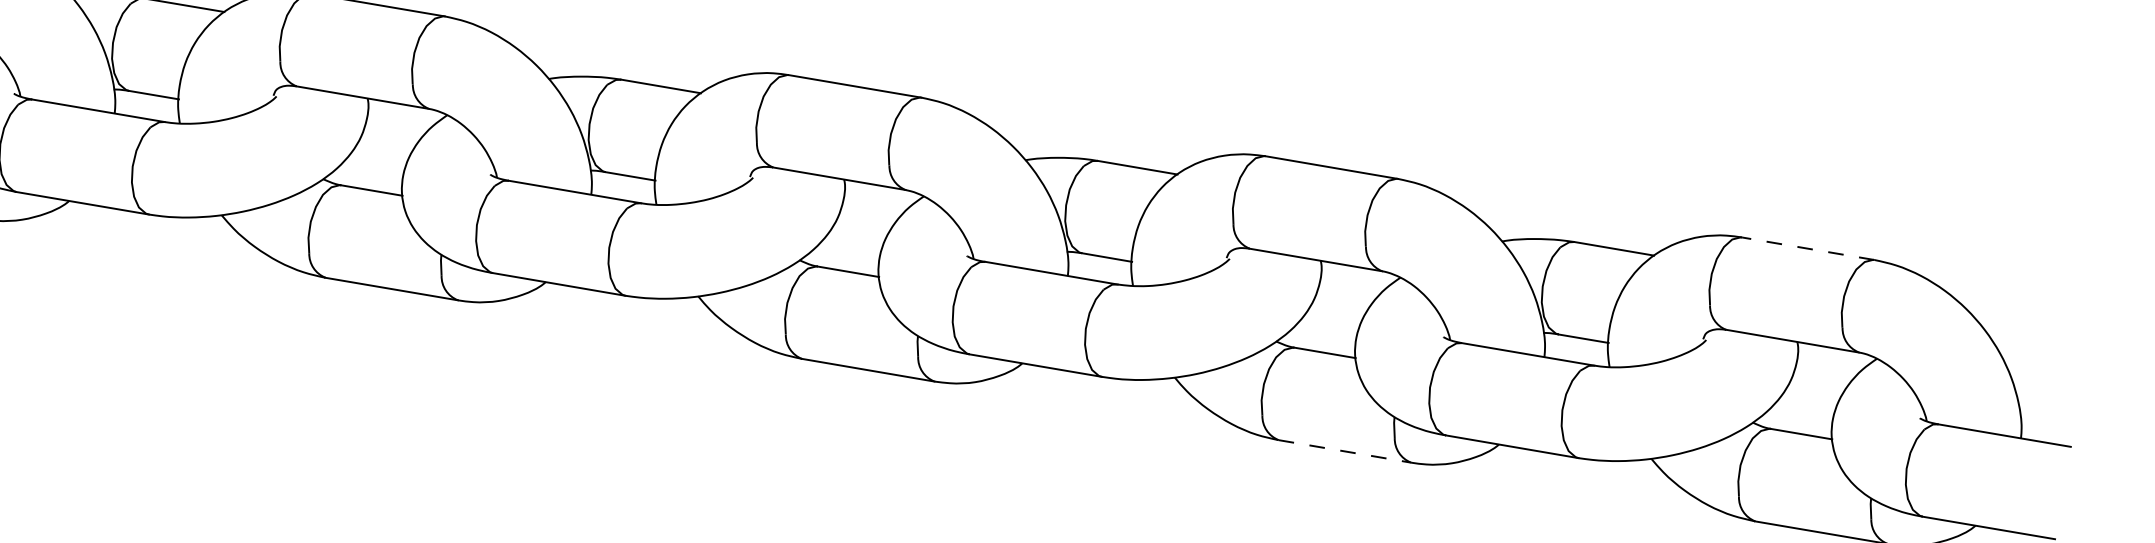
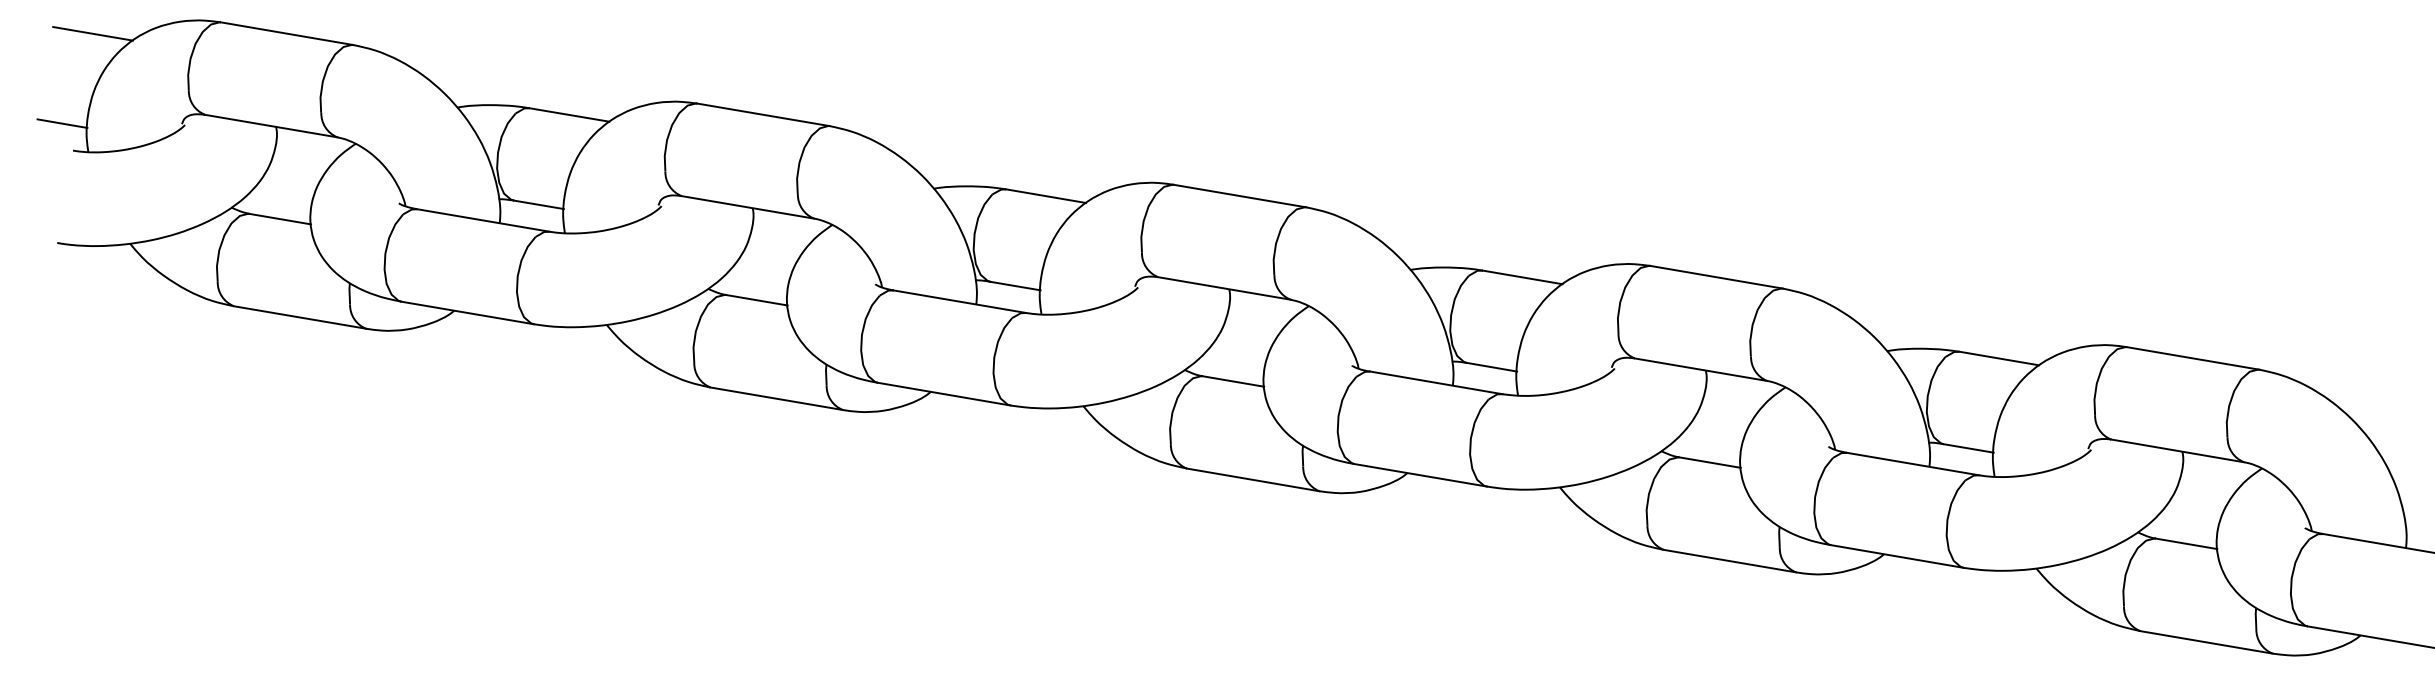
line: (1807, 248) -> (2192, 358), dashed -> solid
line: (1345, 451) -> (1730, 561), dashed -> solid

